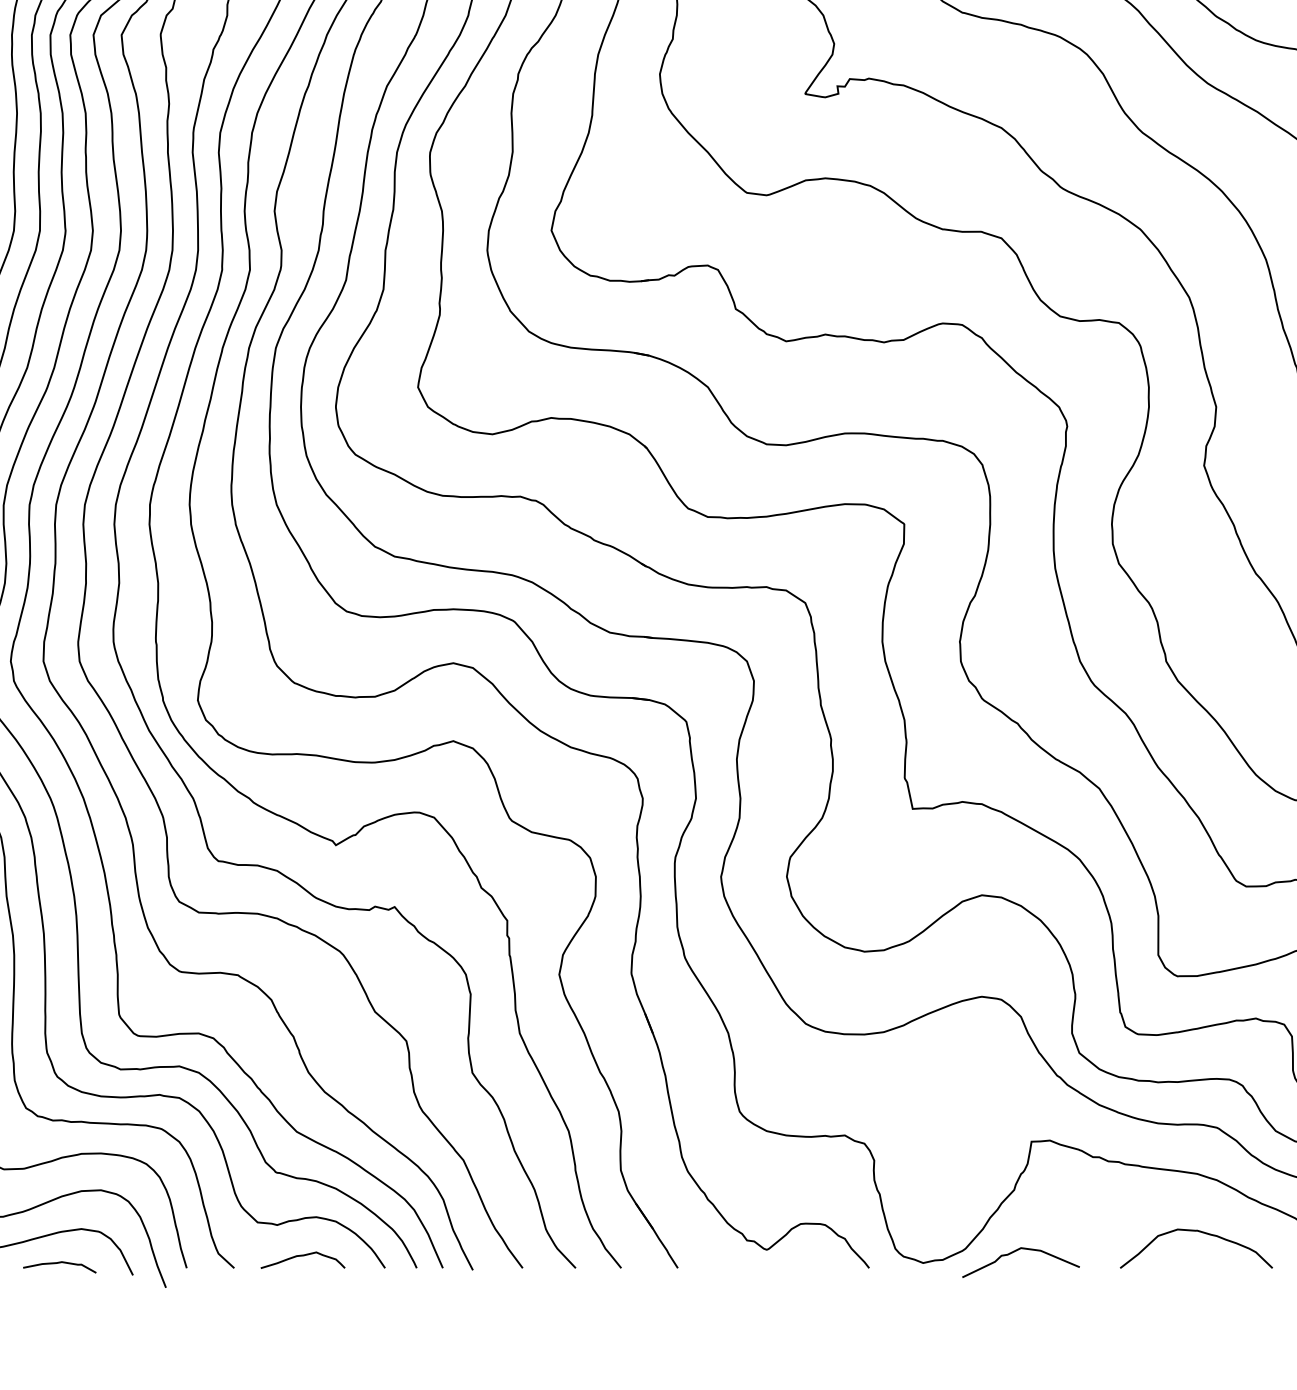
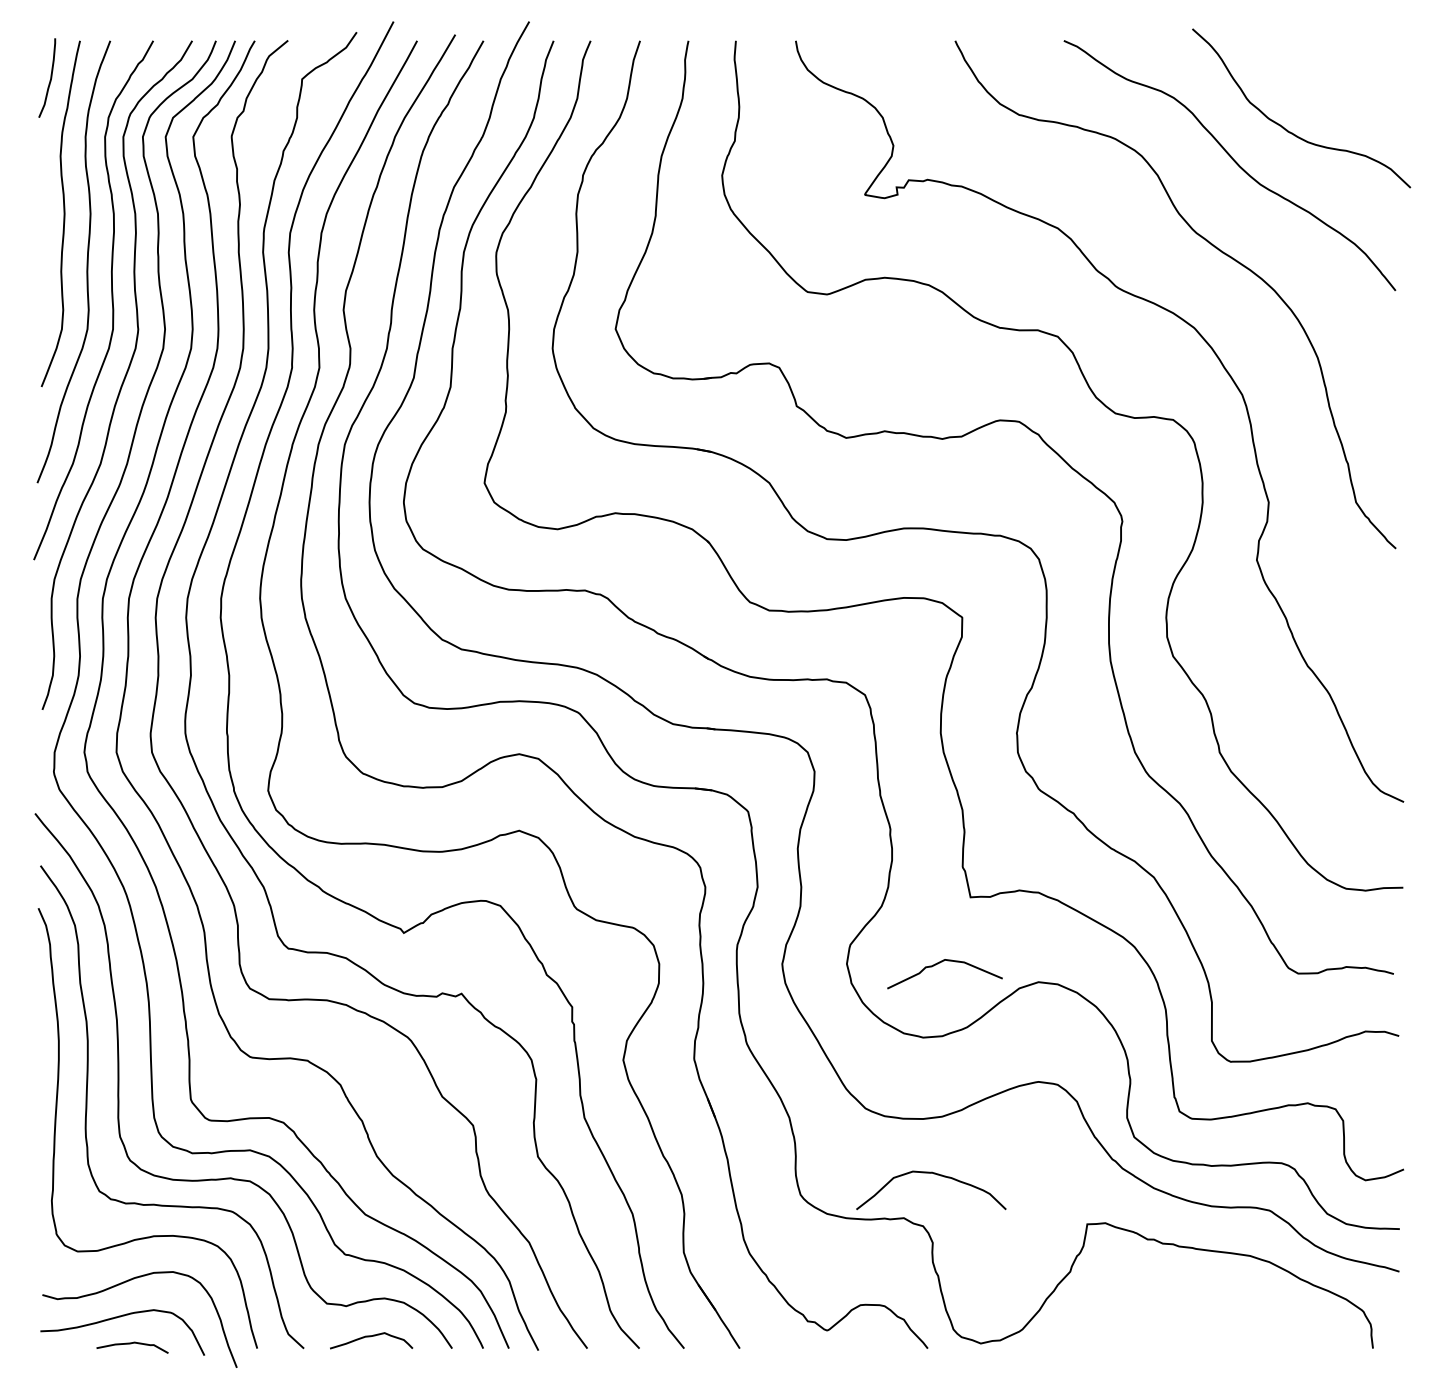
curve: (1198, 1232) -> (933, 1174), moved
curve: (1014, 1252) -> (938, 964), moved

